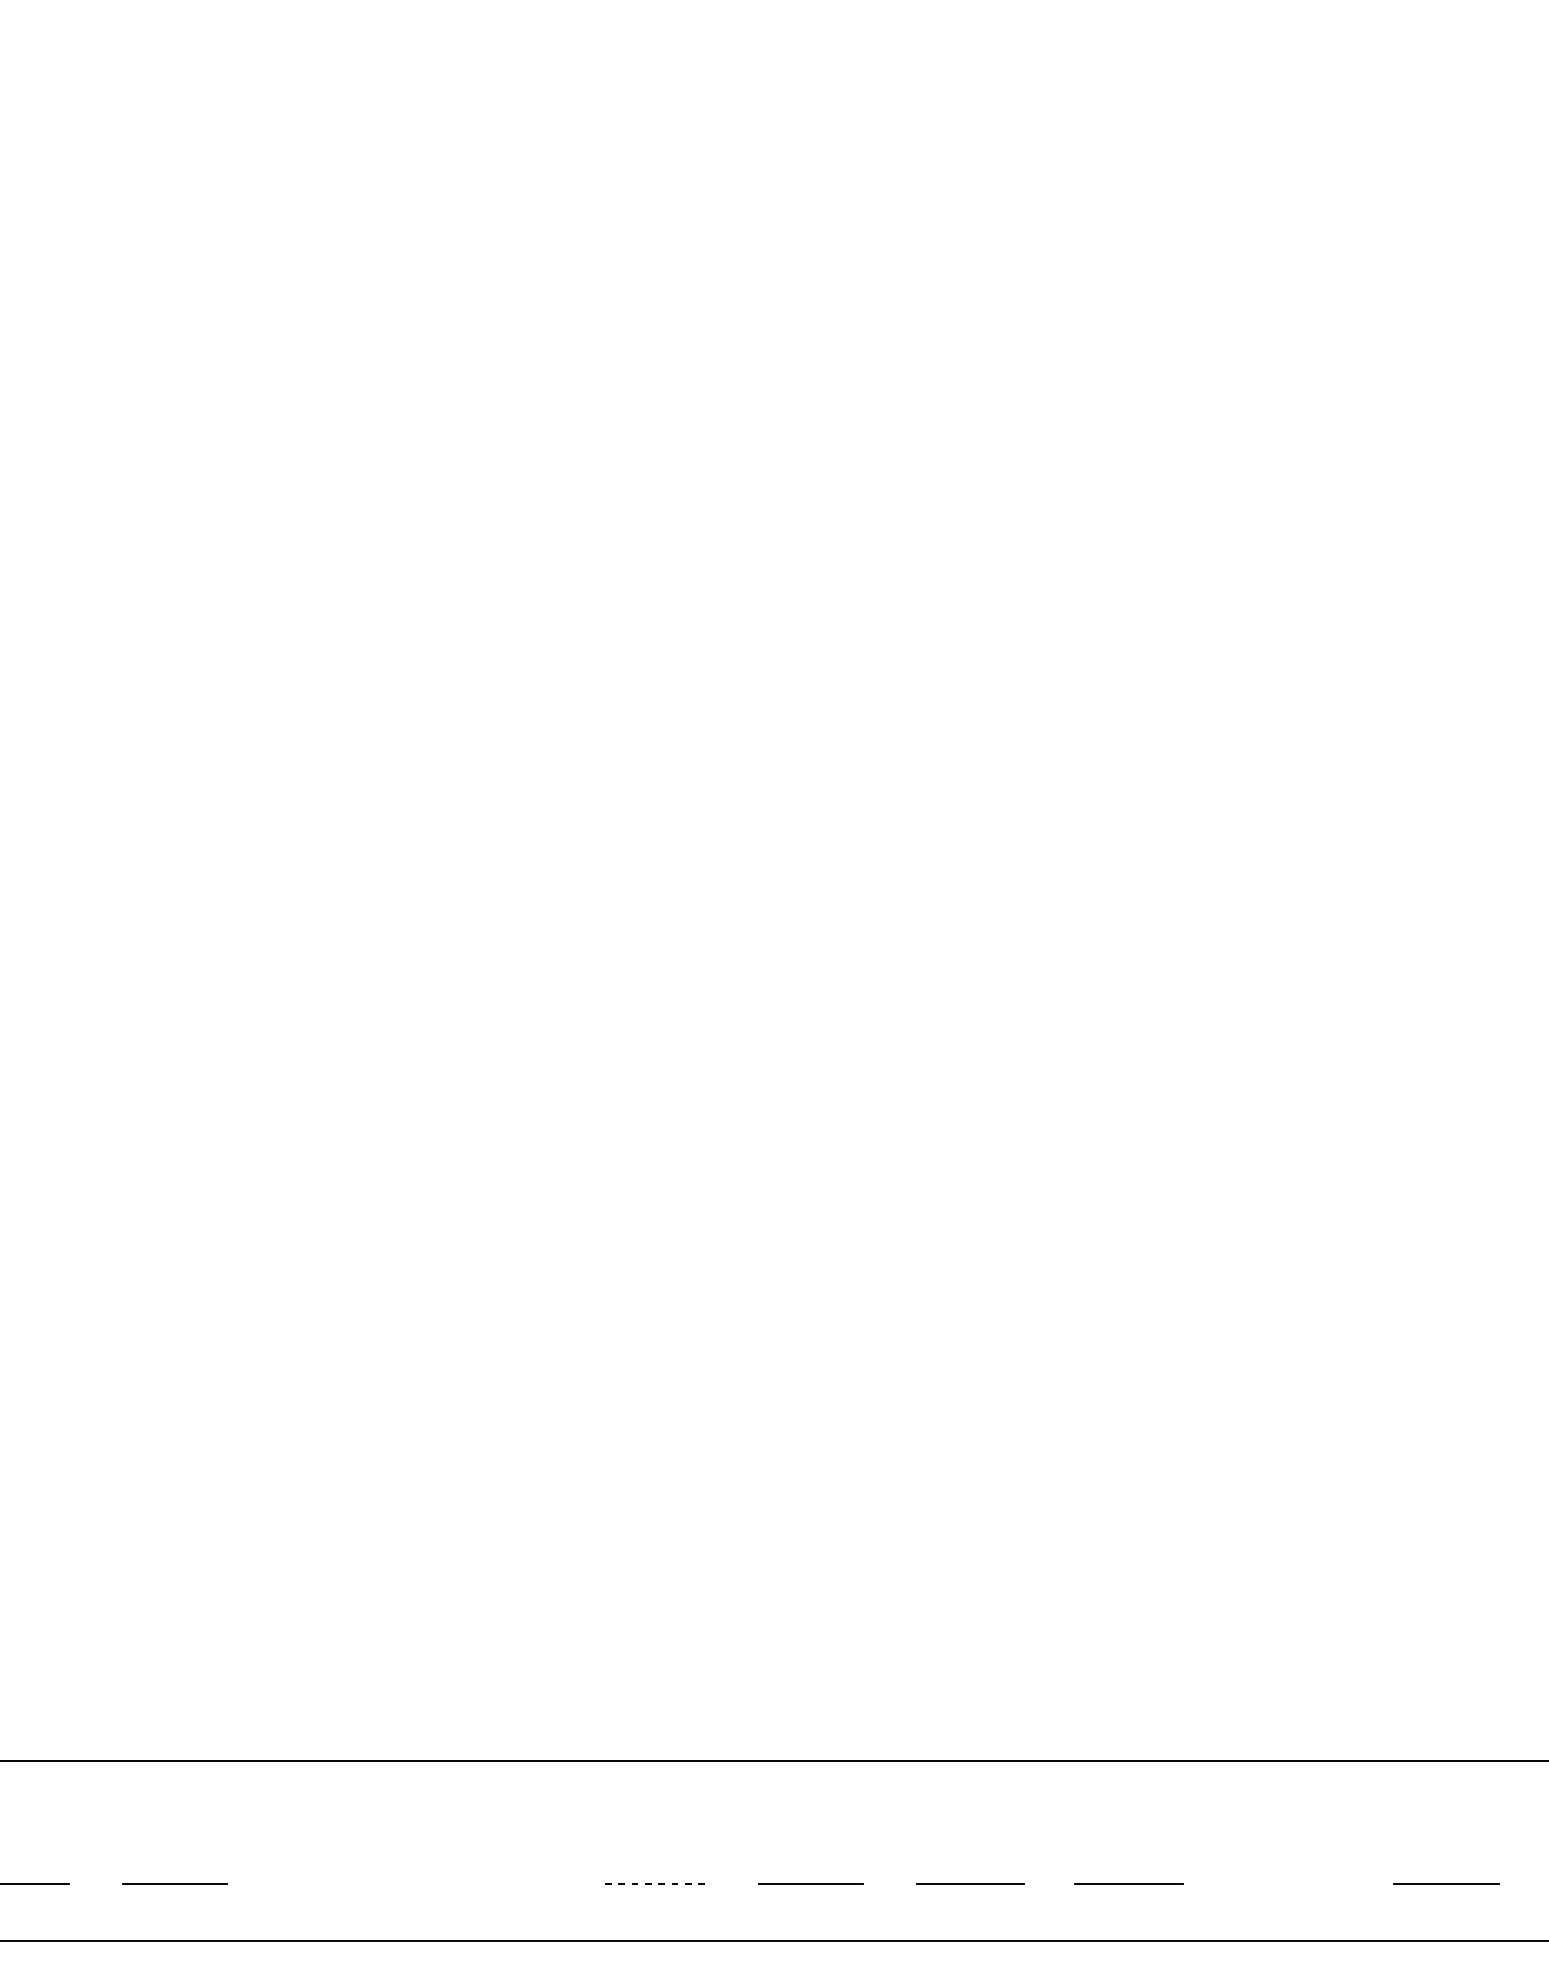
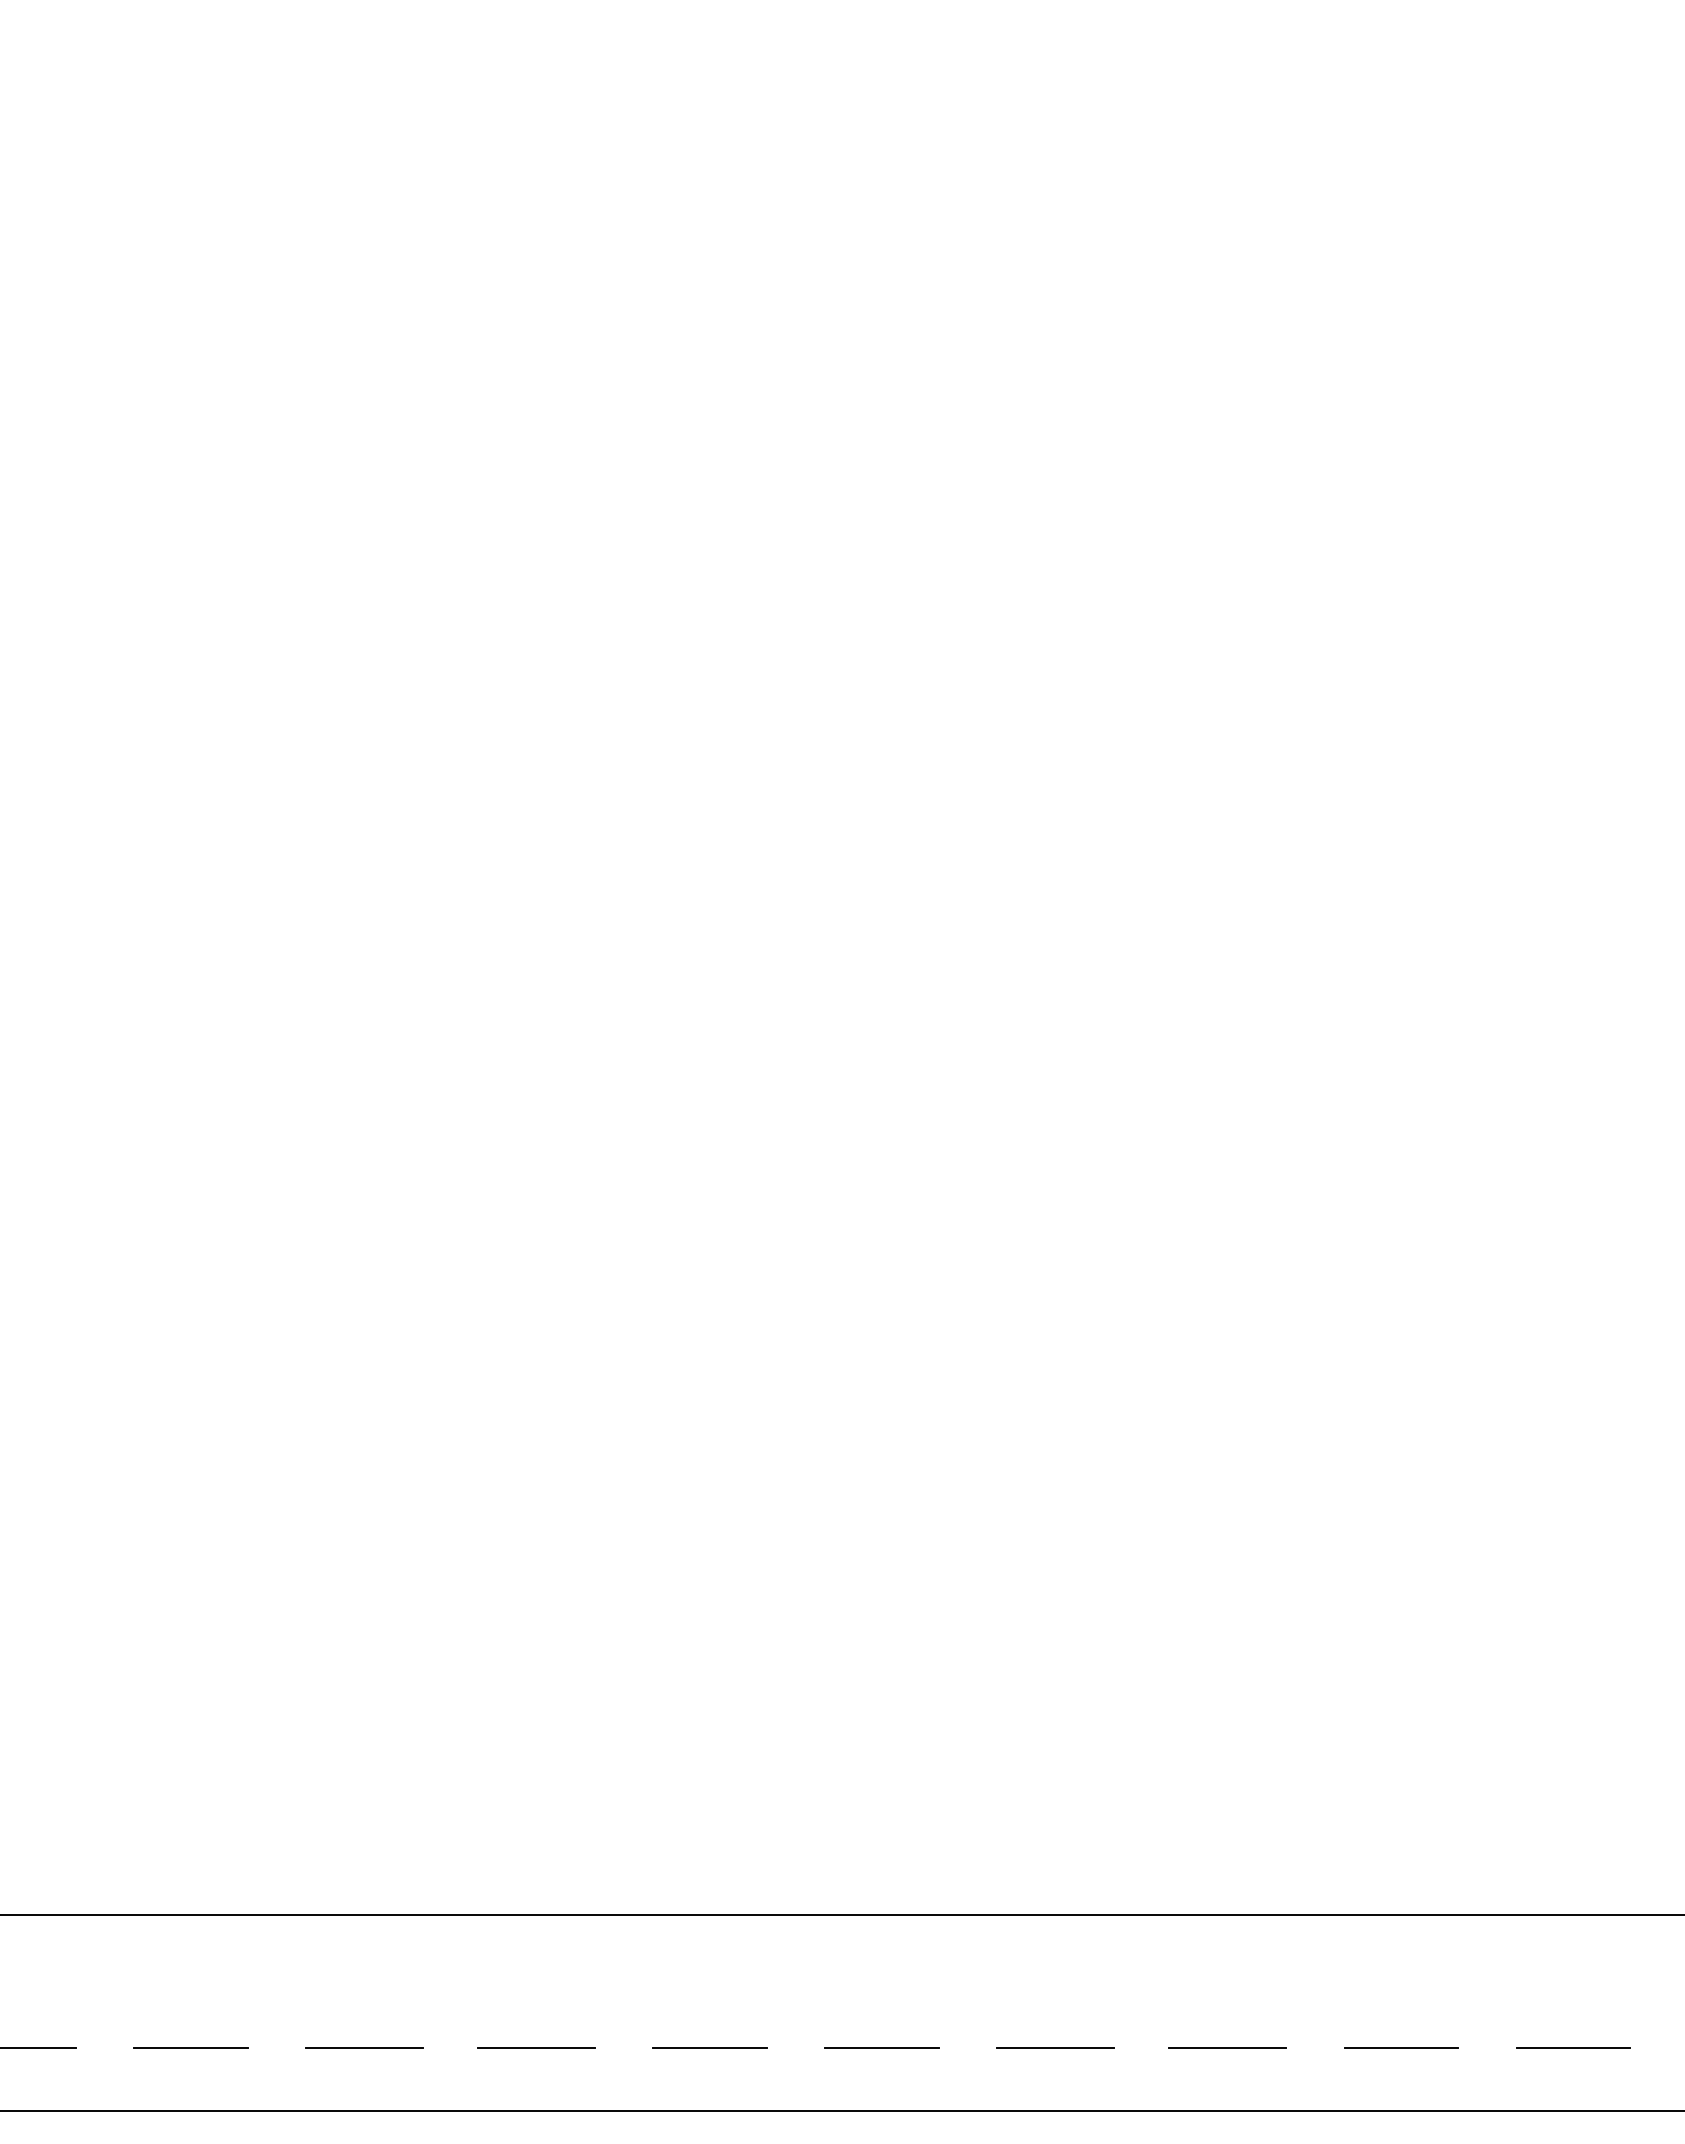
line: (334, 1883) -> (364, 2048), added
line: (493, 1883) -> (536, 2047), added
line: (653, 1883) -> (710, 2048), dashed -> solid
line: (1288, 1883) -> (1401, 2048), added

